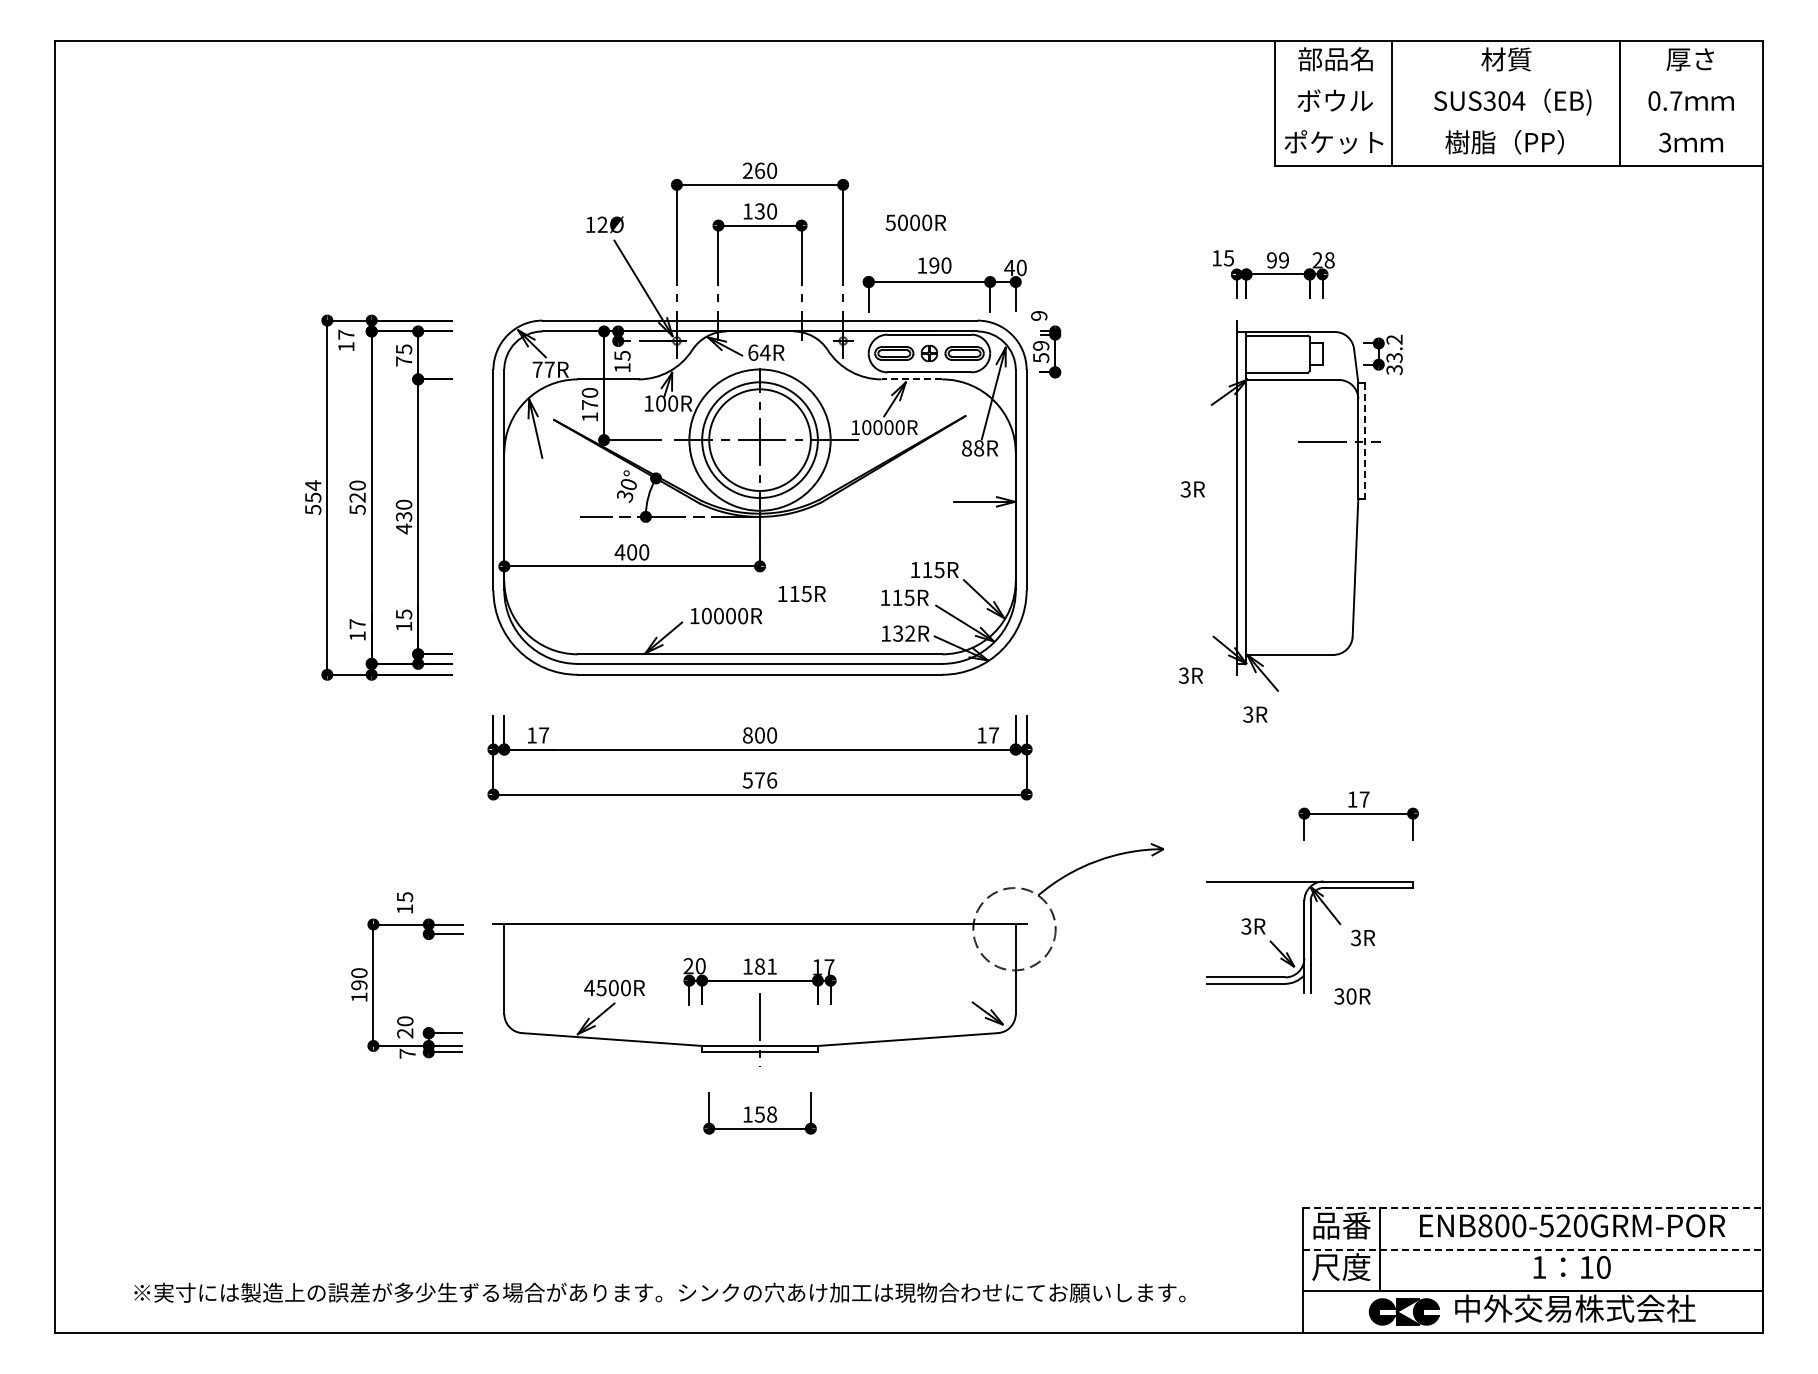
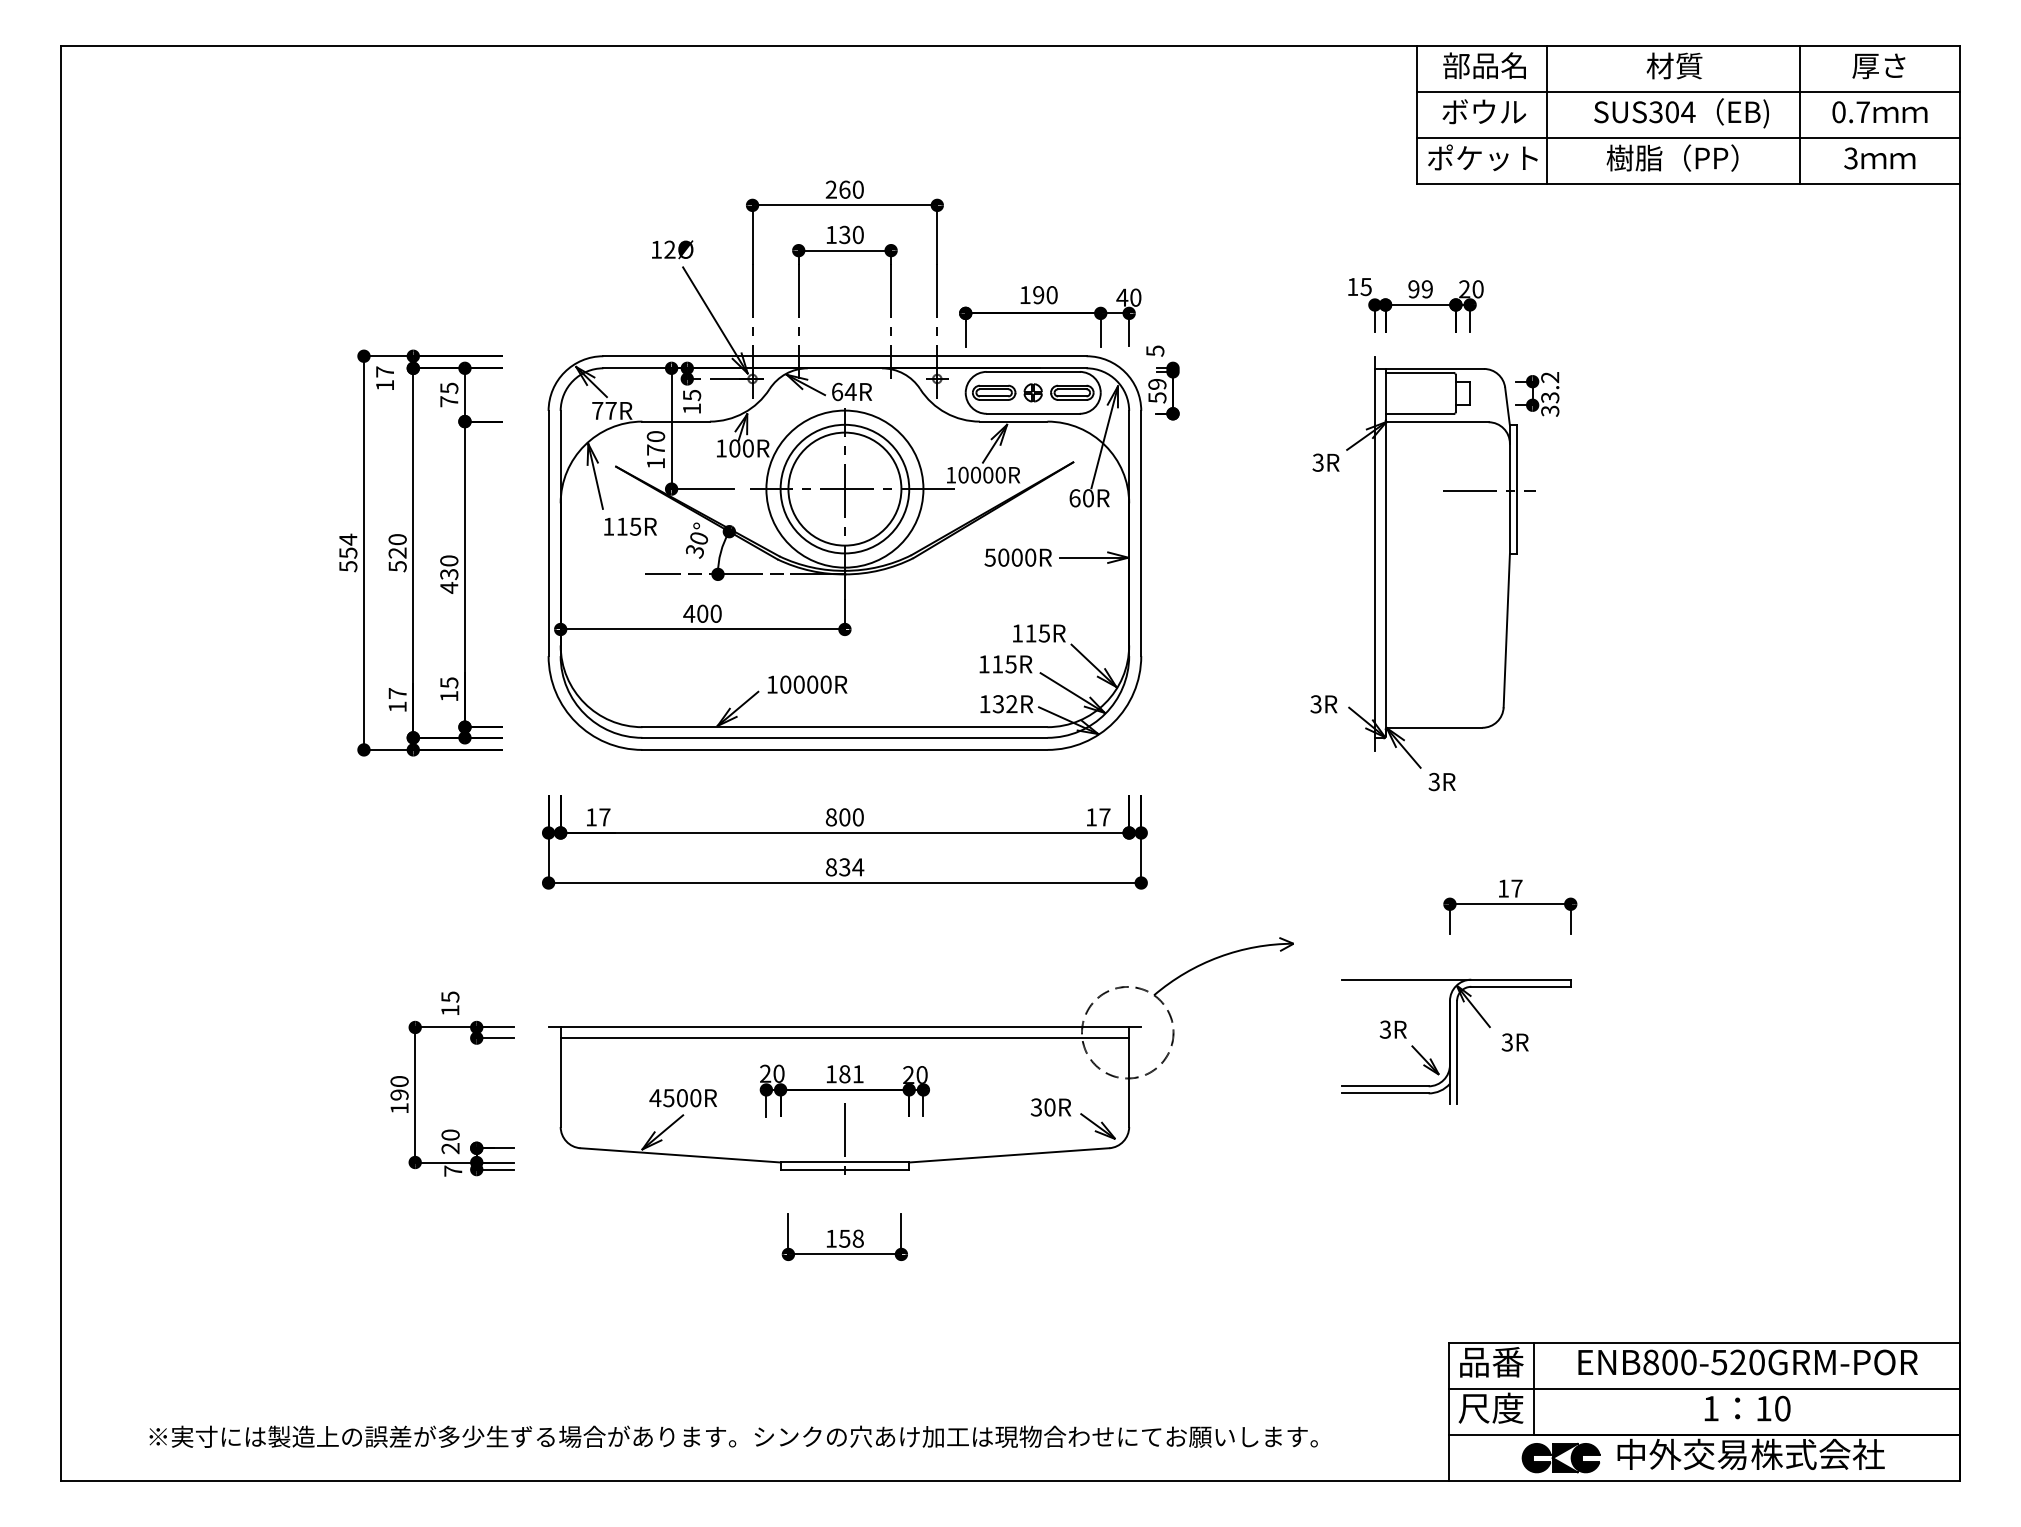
line: (1518, 82) -> (1687, 91), added
line: (1518, 124) -> (1687, 138), added
text: (915, 222) -> (1017, 557), moved
text: (1329, 260) -> (1477, 289), 28 -> 20
text: (1039, 316) -> (1155, 351), 9 -> 5
line: (911, 379) -> (1013, 421), dashed -> solid
line: (1364, 440) -> (1516, 489), dashed -> solid
text: (973, 448) -> (1082, 498), 88R -> 60R
text: (1192, 489) -> (1325, 462), moved
text: (801, 594) -> (629, 527), moved
text: (1190, 675) -> (1323, 704), moved
text: (1255, 714) -> (1442, 781), moved
text: (759, 780) -> (844, 867), 576 -> 834
line: (759, 934) -> (844, 1038), added
text: (823, 967) -> (915, 1075), 17 -> 20
text: (1352, 996) -> (1051, 1107), moved
line: (1533, 1208) -> (1704, 1343), dashed -> solid
line: (1533, 1249) -> (1704, 1388), dashed -> solid

